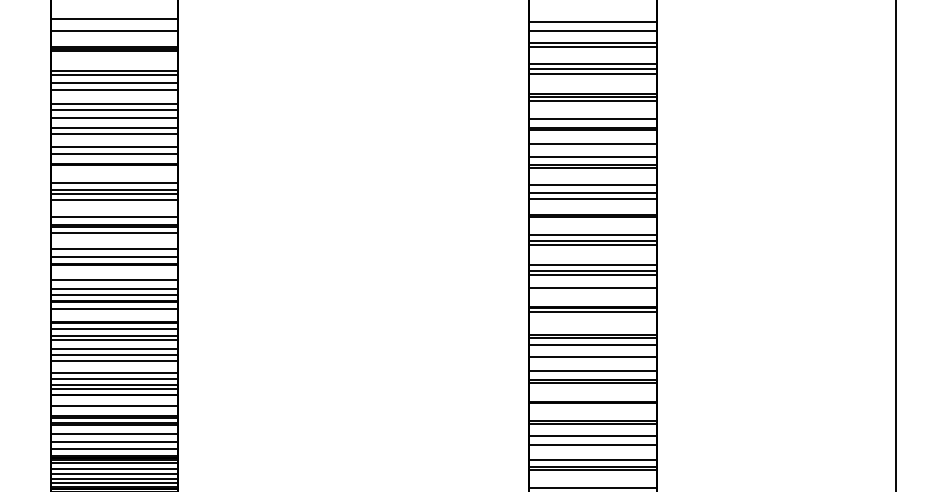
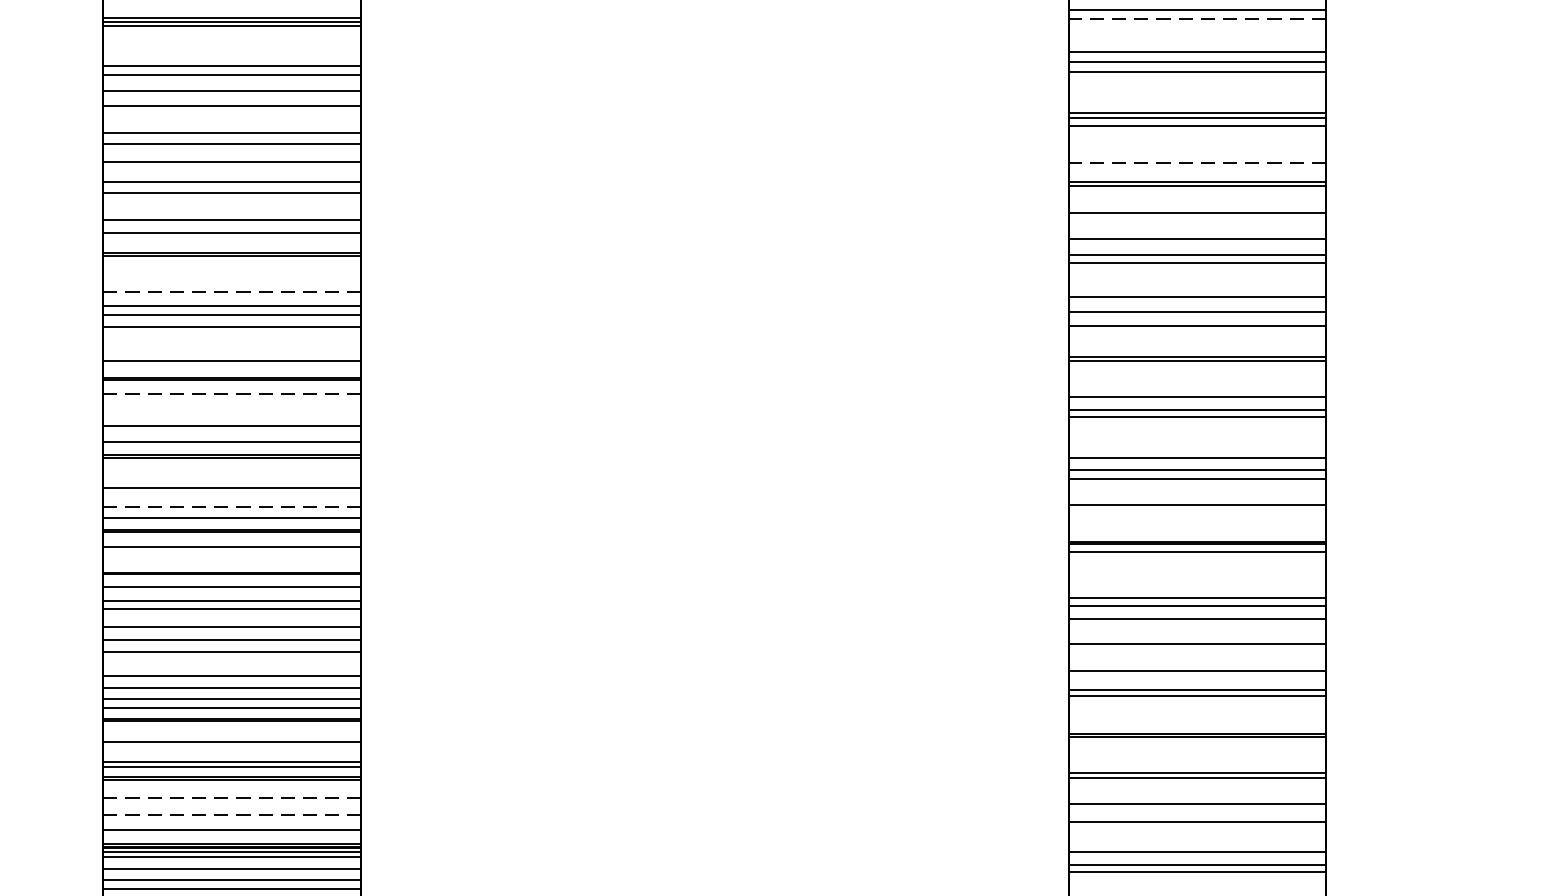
line: (593, 47) -> (1198, 18), solid -> dashed
line: (593, 118) -> (1198, 162), solid -> dashed
line: (114, 182) -> (231, 291), solid -> dashed
line: (114, 233) -> (231, 394), solid -> dashed
line: (114, 289) -> (231, 507), solid -> dashed
line: (114, 433) -> (231, 797), solid -> dashed
line: (114, 441) -> (231, 814), solid -> dashed

